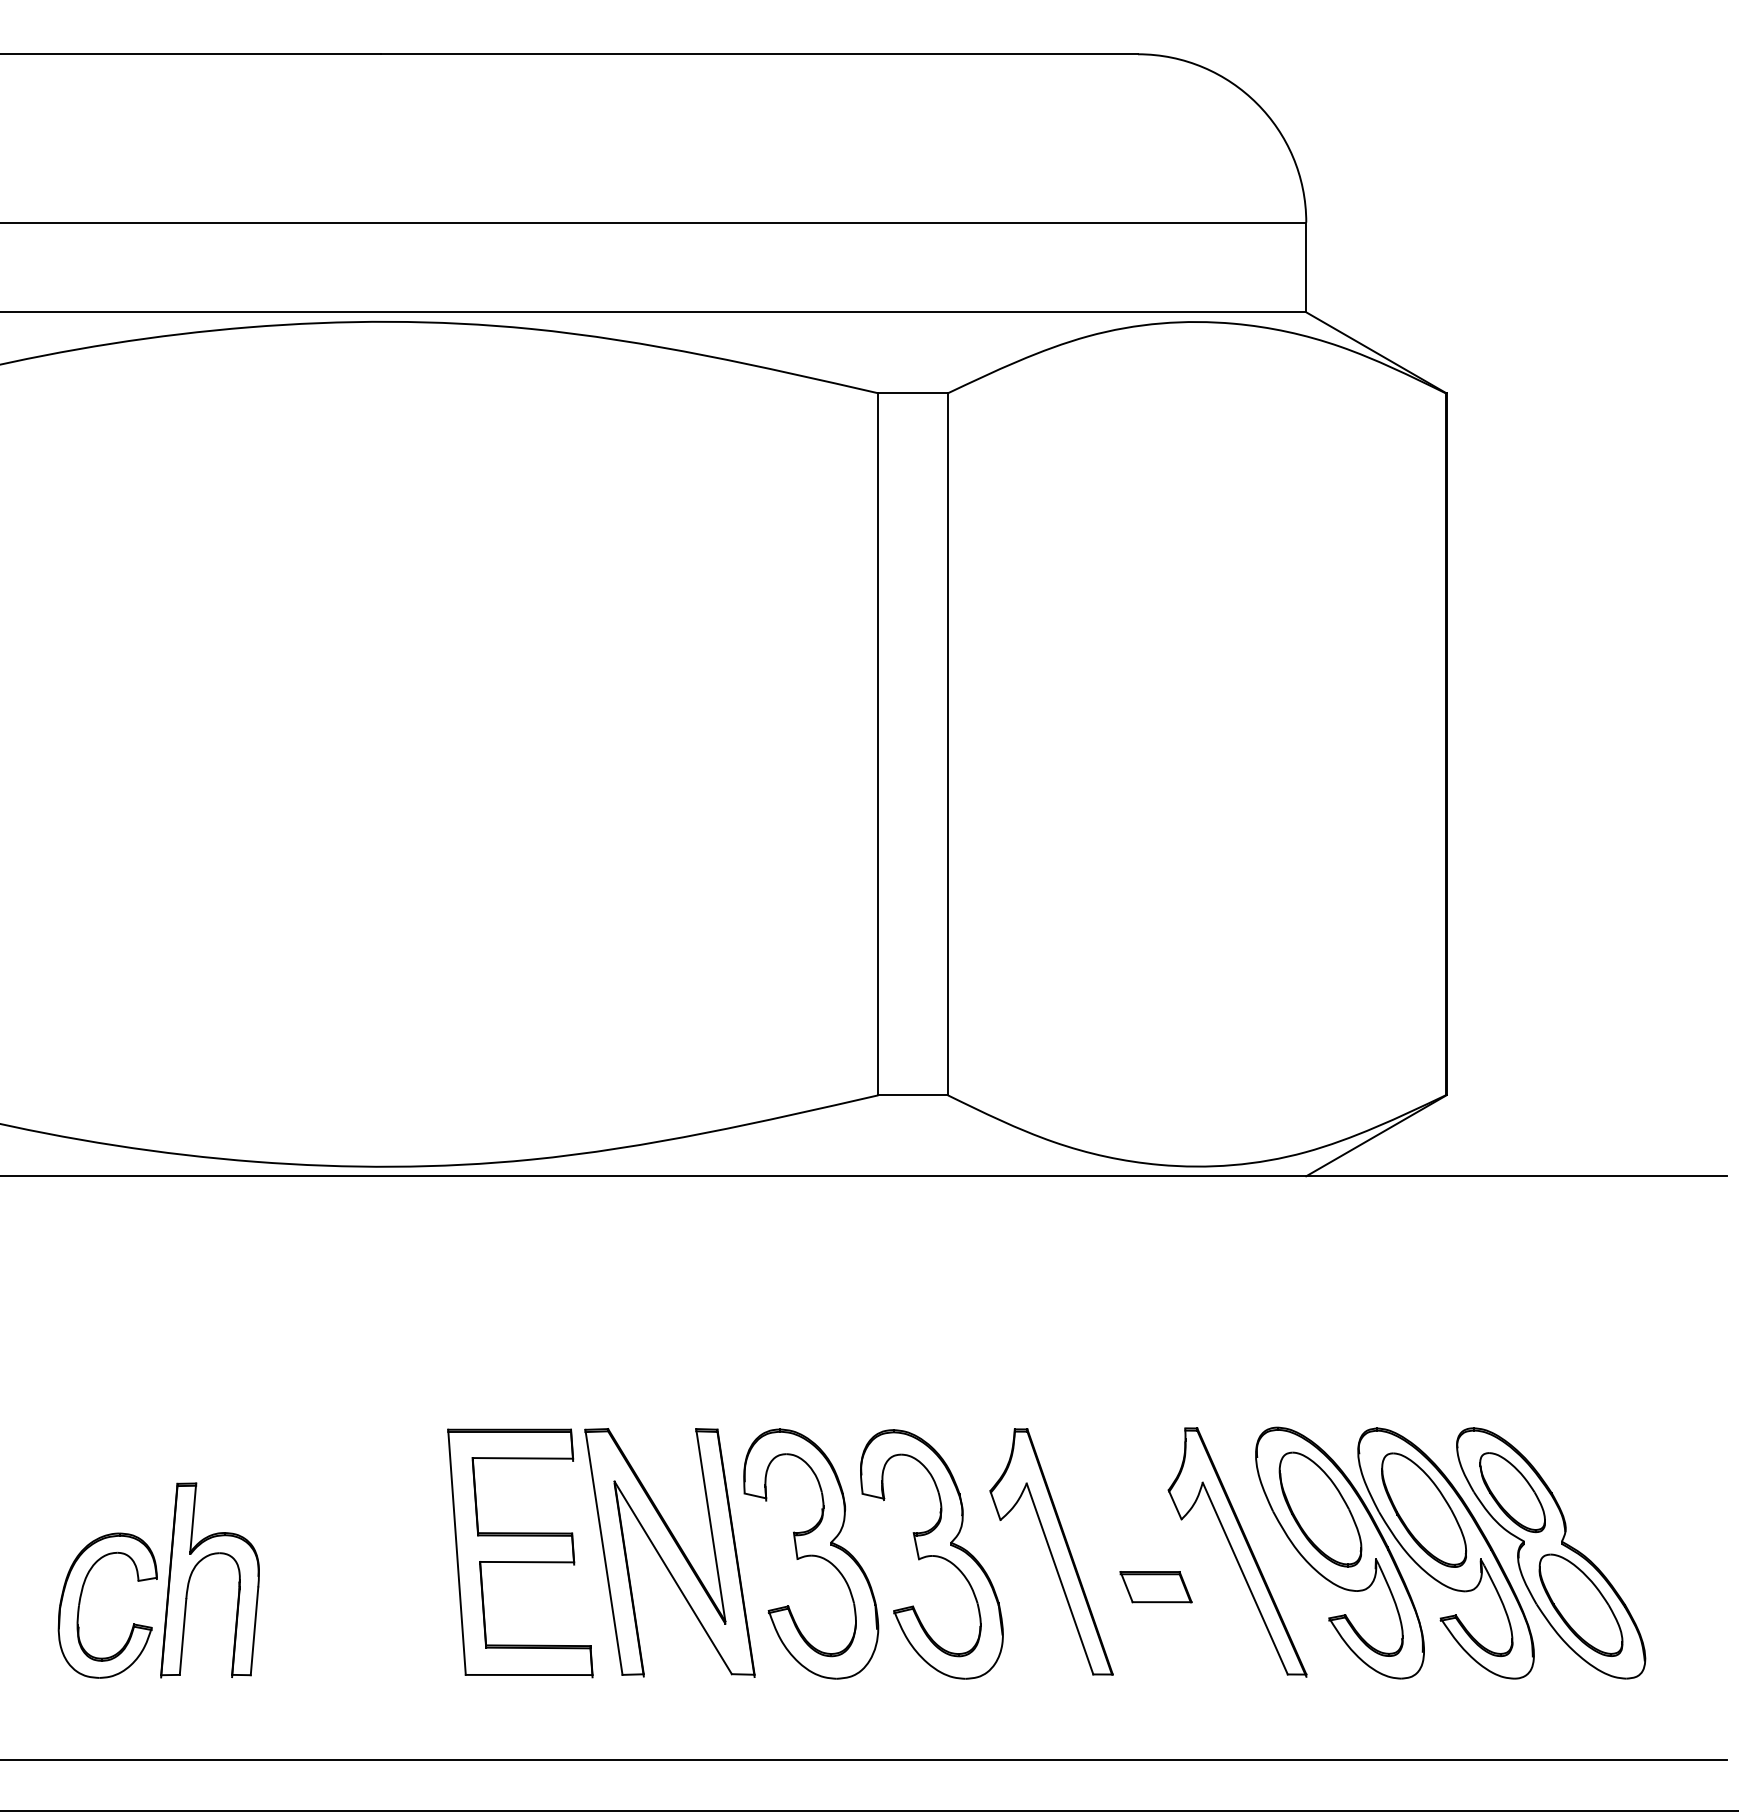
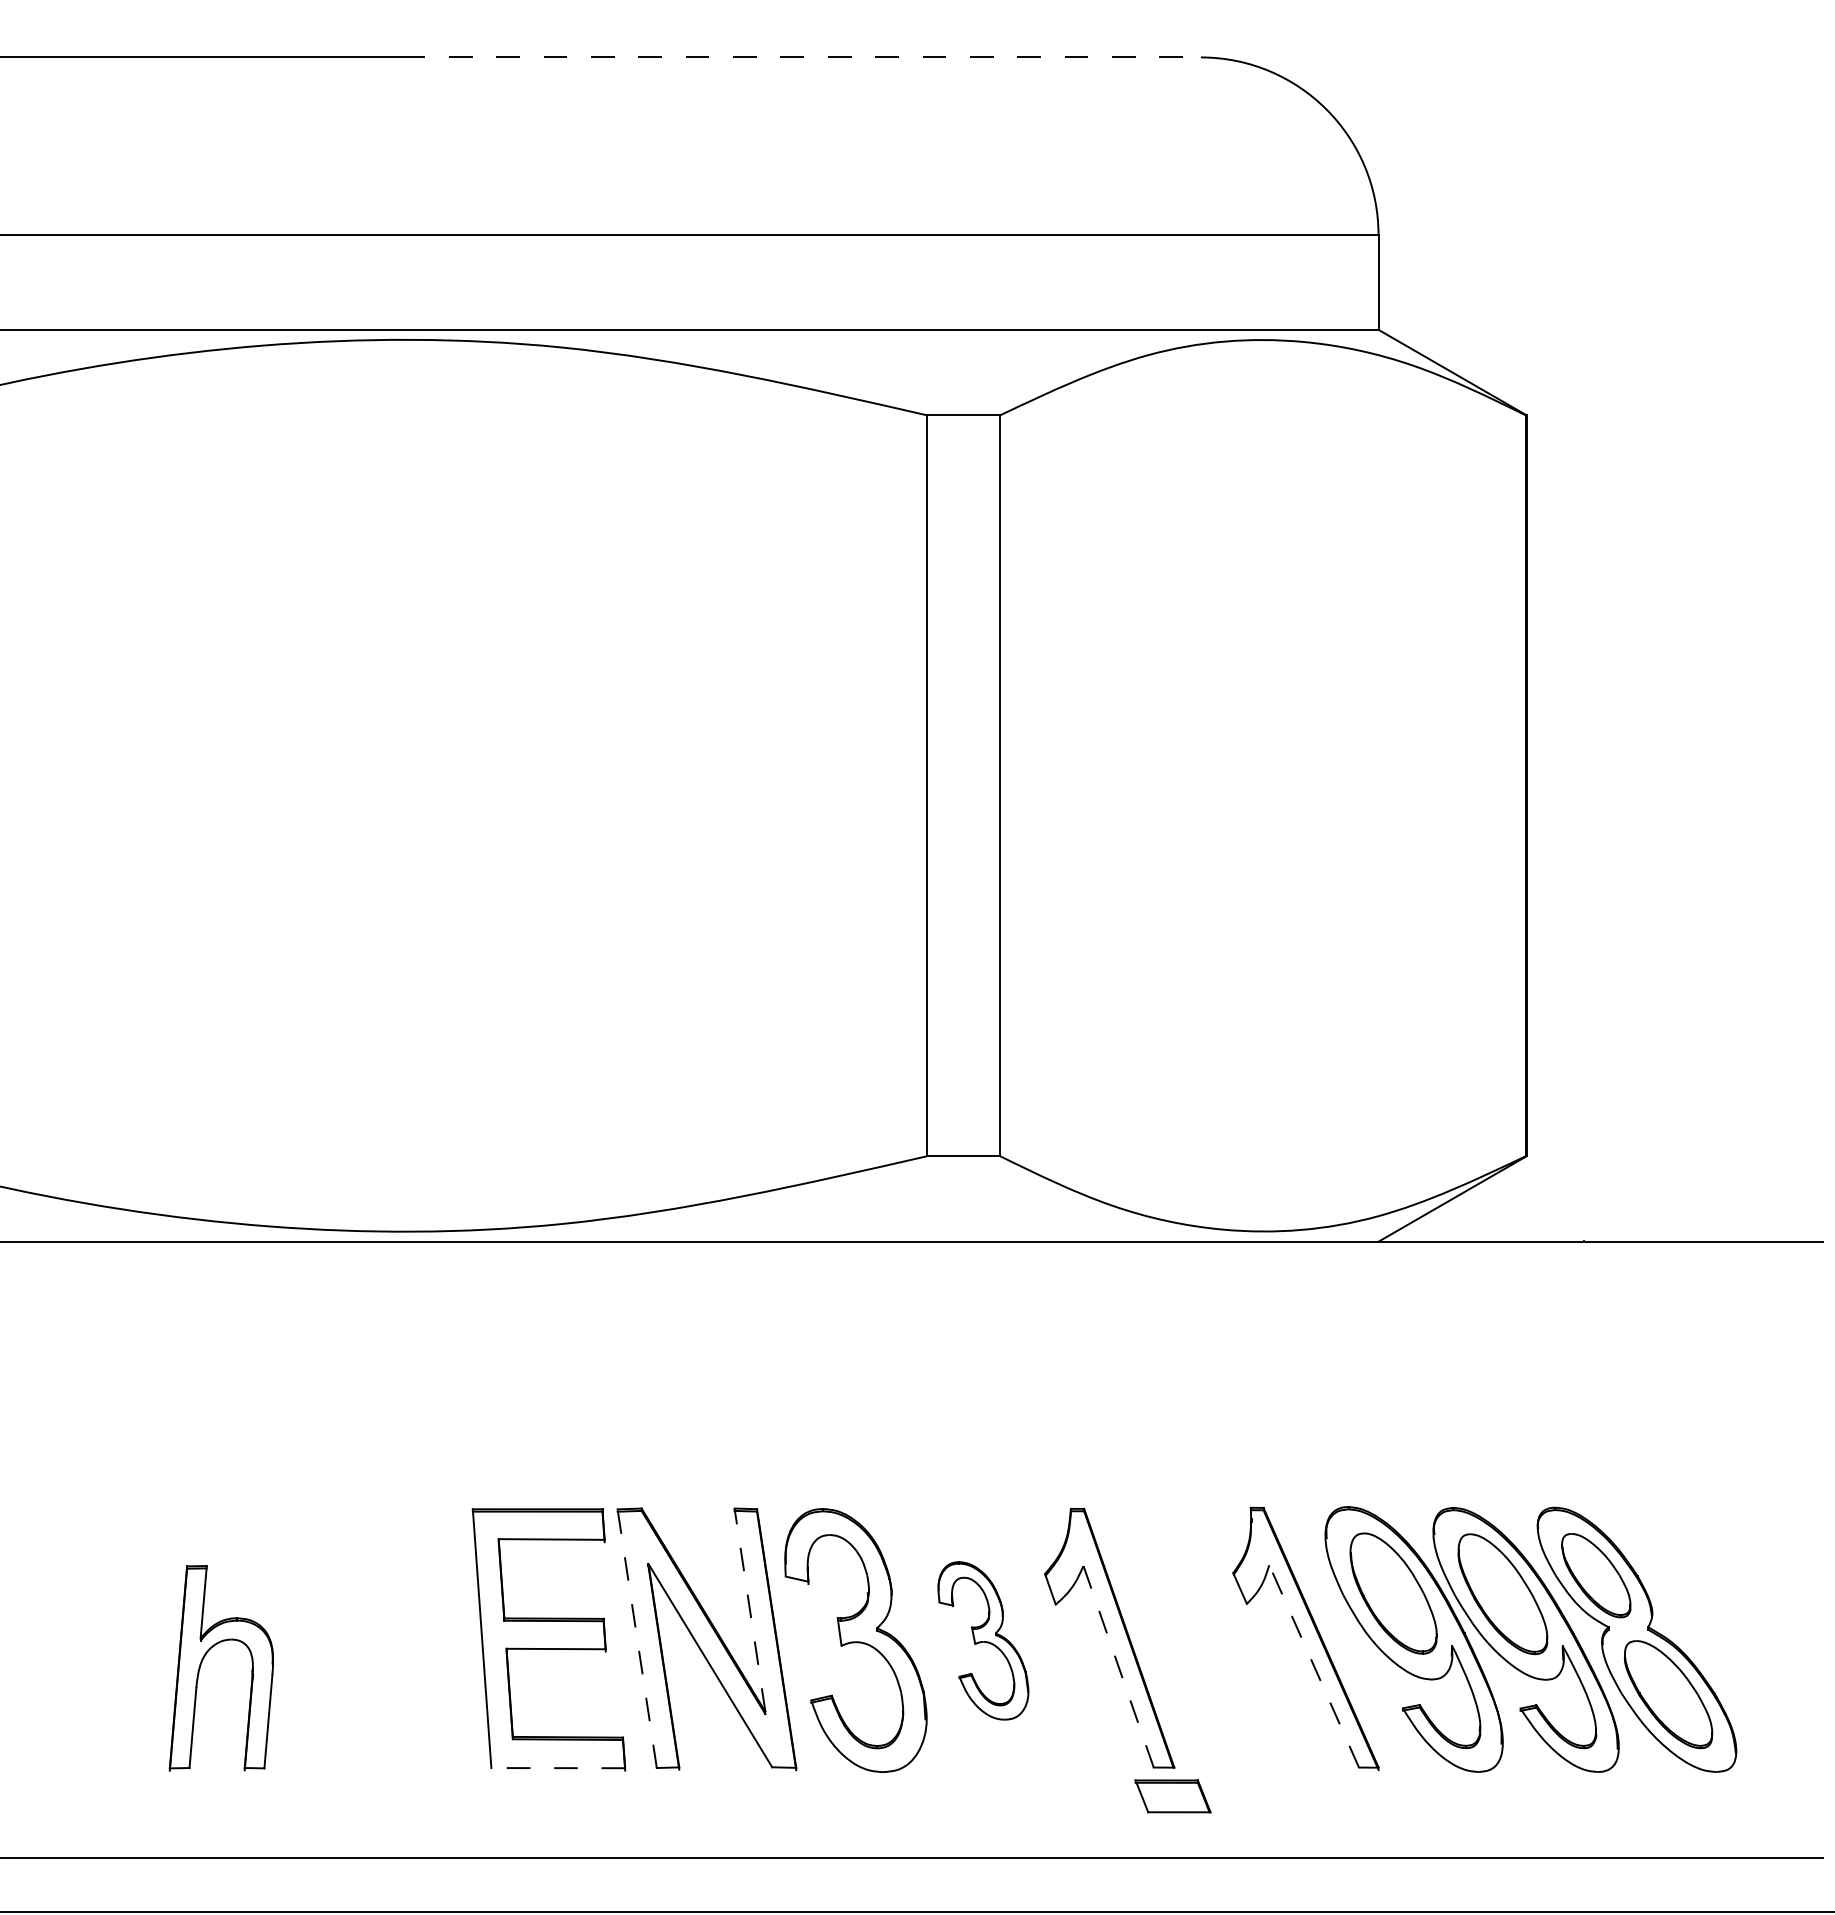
line: (759, 54) -> (801, 57), solid -> dashed
line: (710, 1525) -> (749, 1610), solid -> dashed
line: (604, 1552) -> (637, 1638), solid -> dashed
part: (932, 1554) -> (983, 1640), size x0.6
line: (1059, 1578) -> (1118, 1666), solid -> dashed
line: (1245, 1578) -> (1314, 1666), solid -> dashed
part: (1155, 1587) -> (1172, 1796), moved
part: (81, 1599) -> (85, 1688), removed
line: (529, 1675) -> (558, 1768), solid -> dashed

